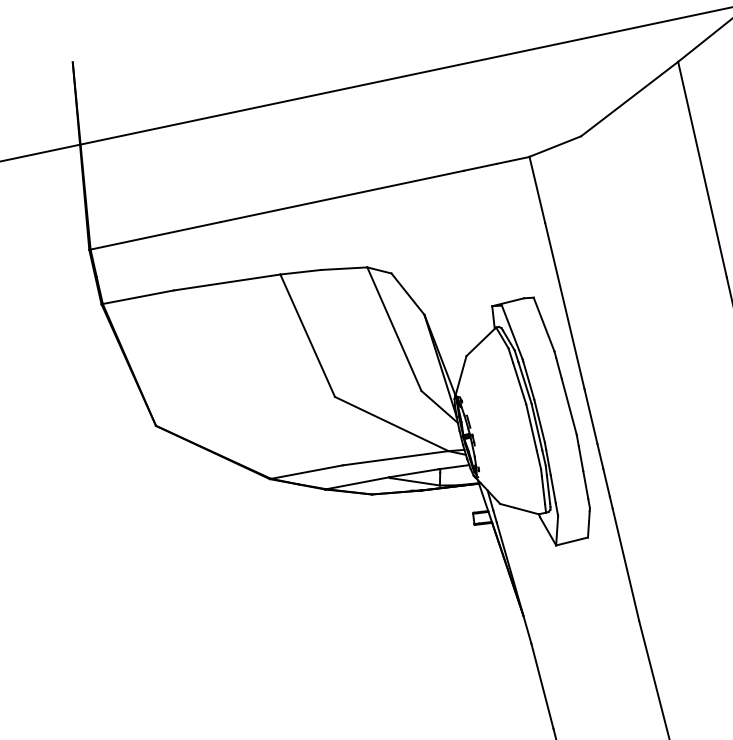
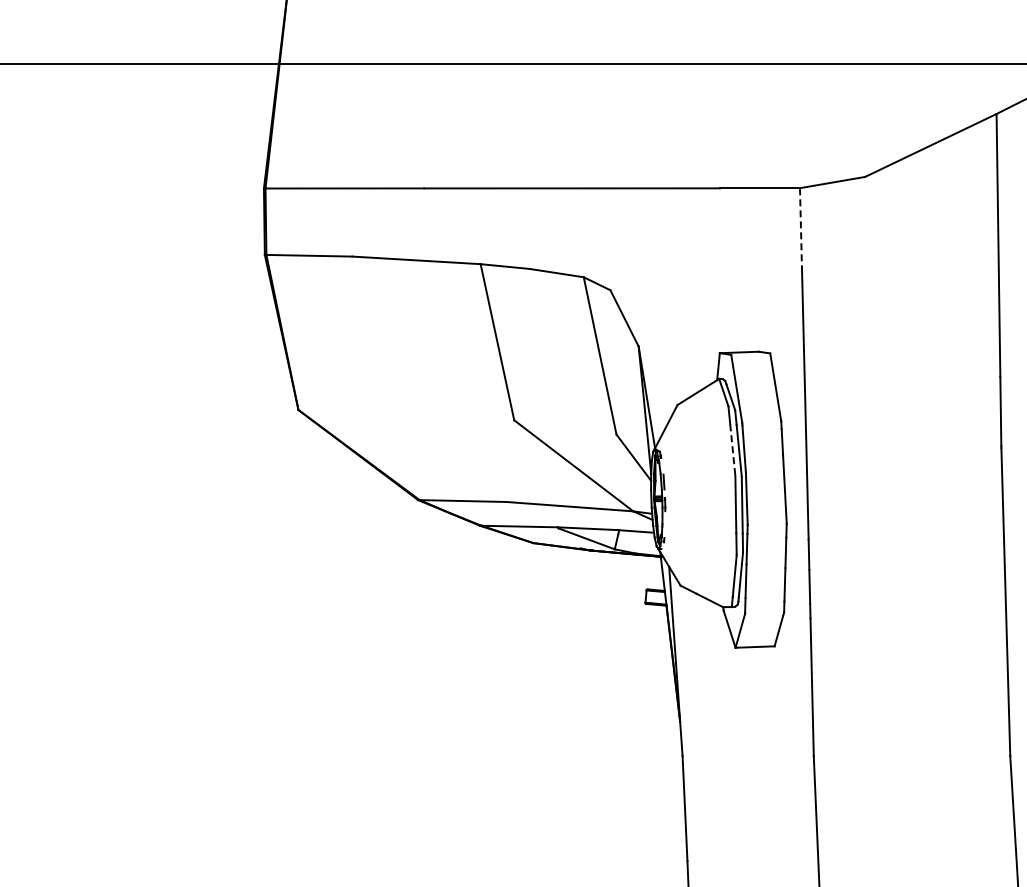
line: (537, 190) -> (801, 229), solid -> dashed
line: (519, 383) -> (732, 450), solid -> dashed

